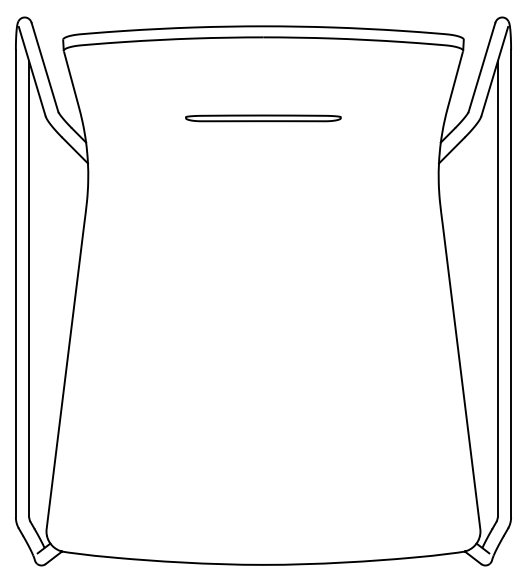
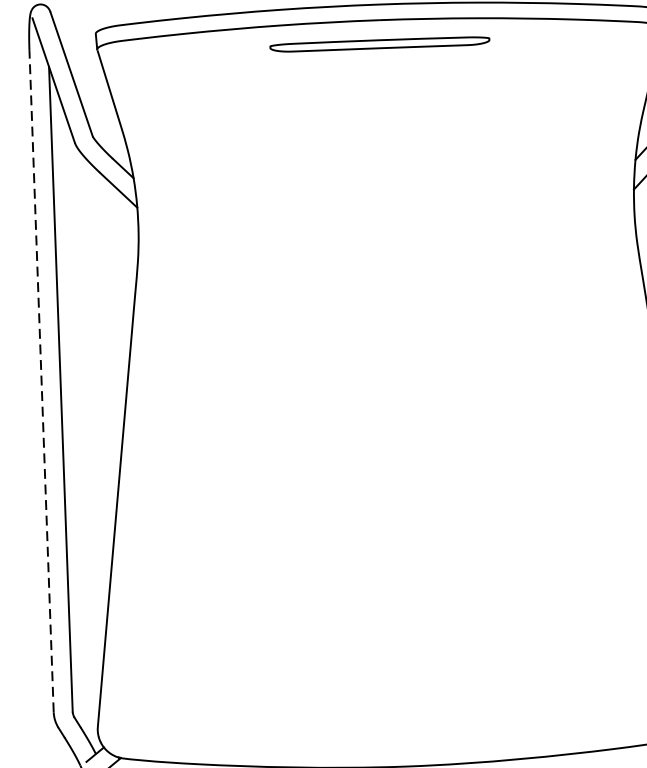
curve: (263, 116) -> (379, 41), moved
line: (15, 283) -> (41, 381), solid -> dashed

